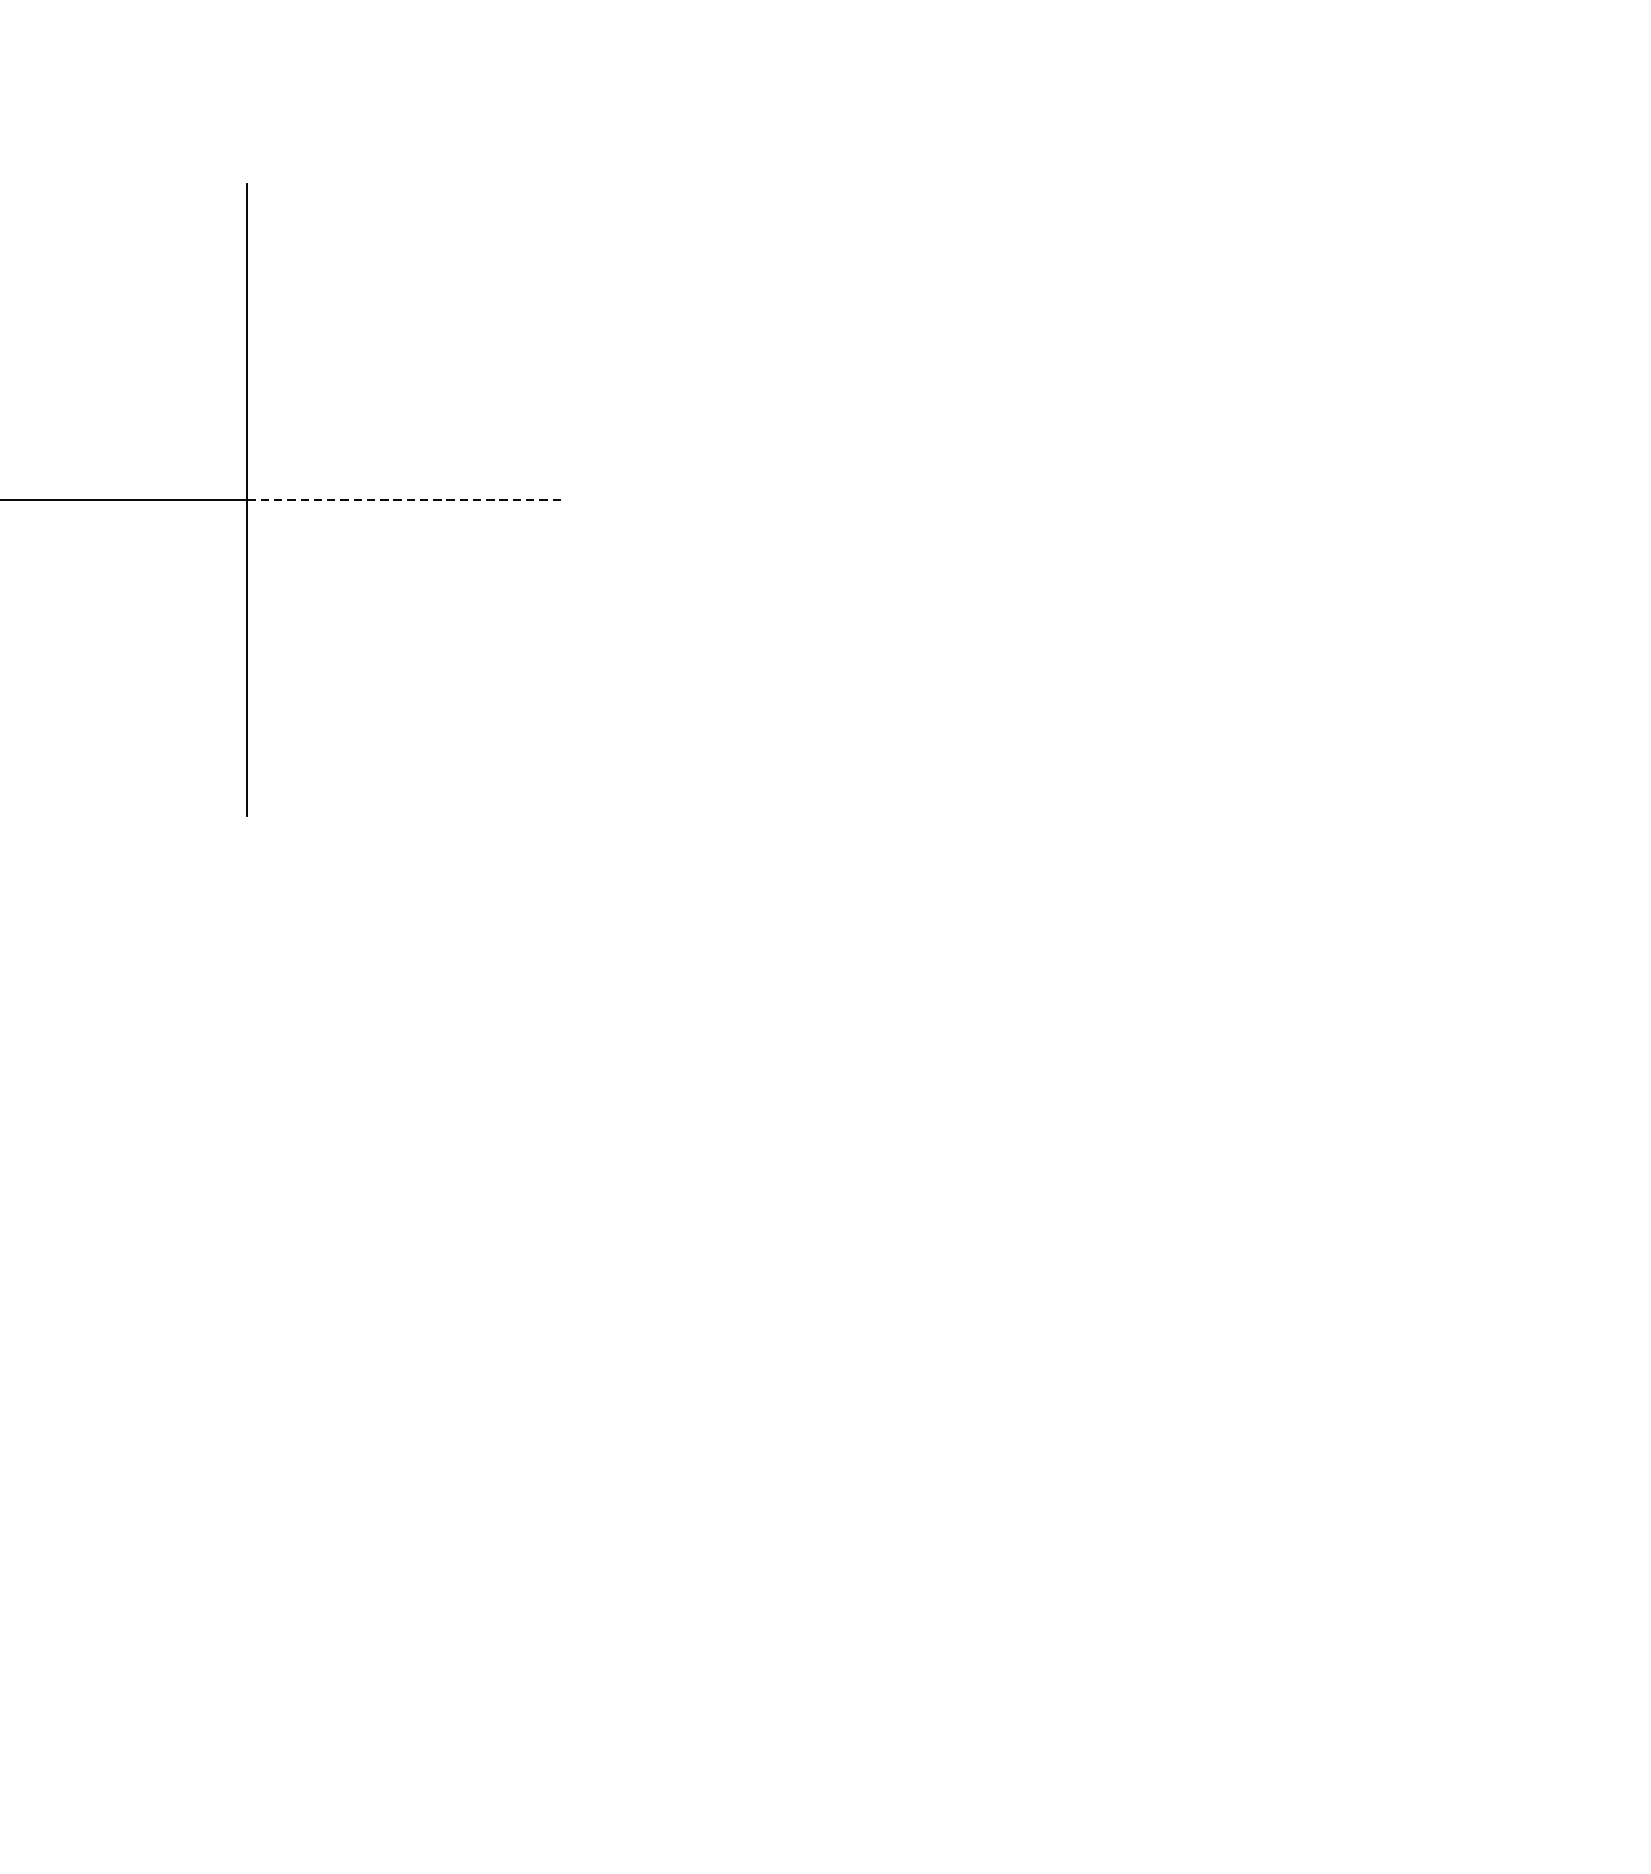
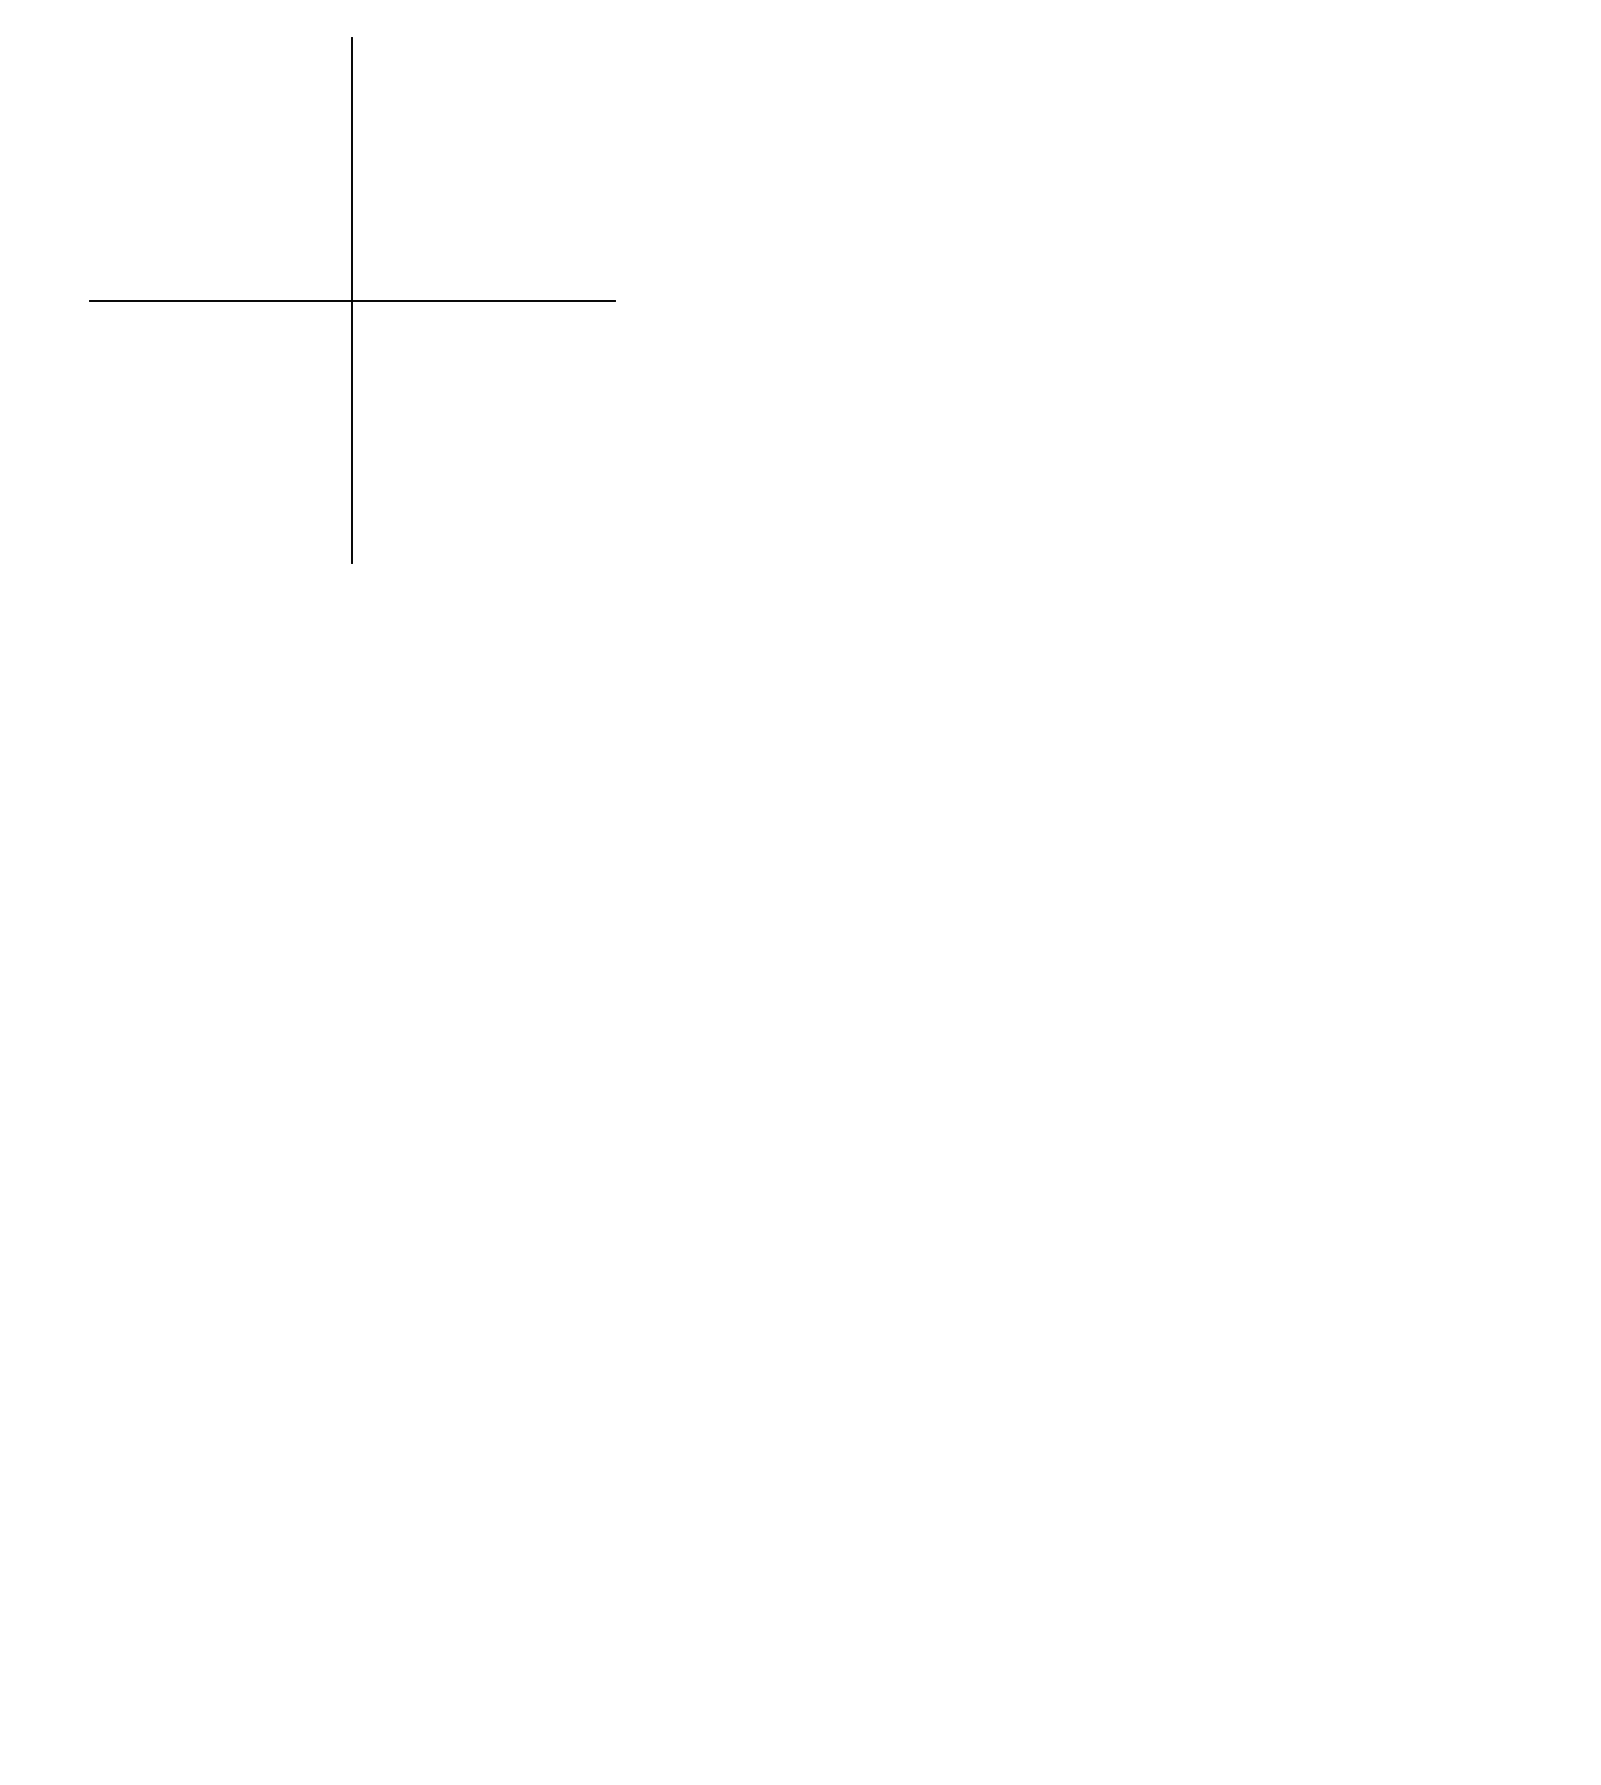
line: (406, 499) -> (484, 300), dashed -> solid

